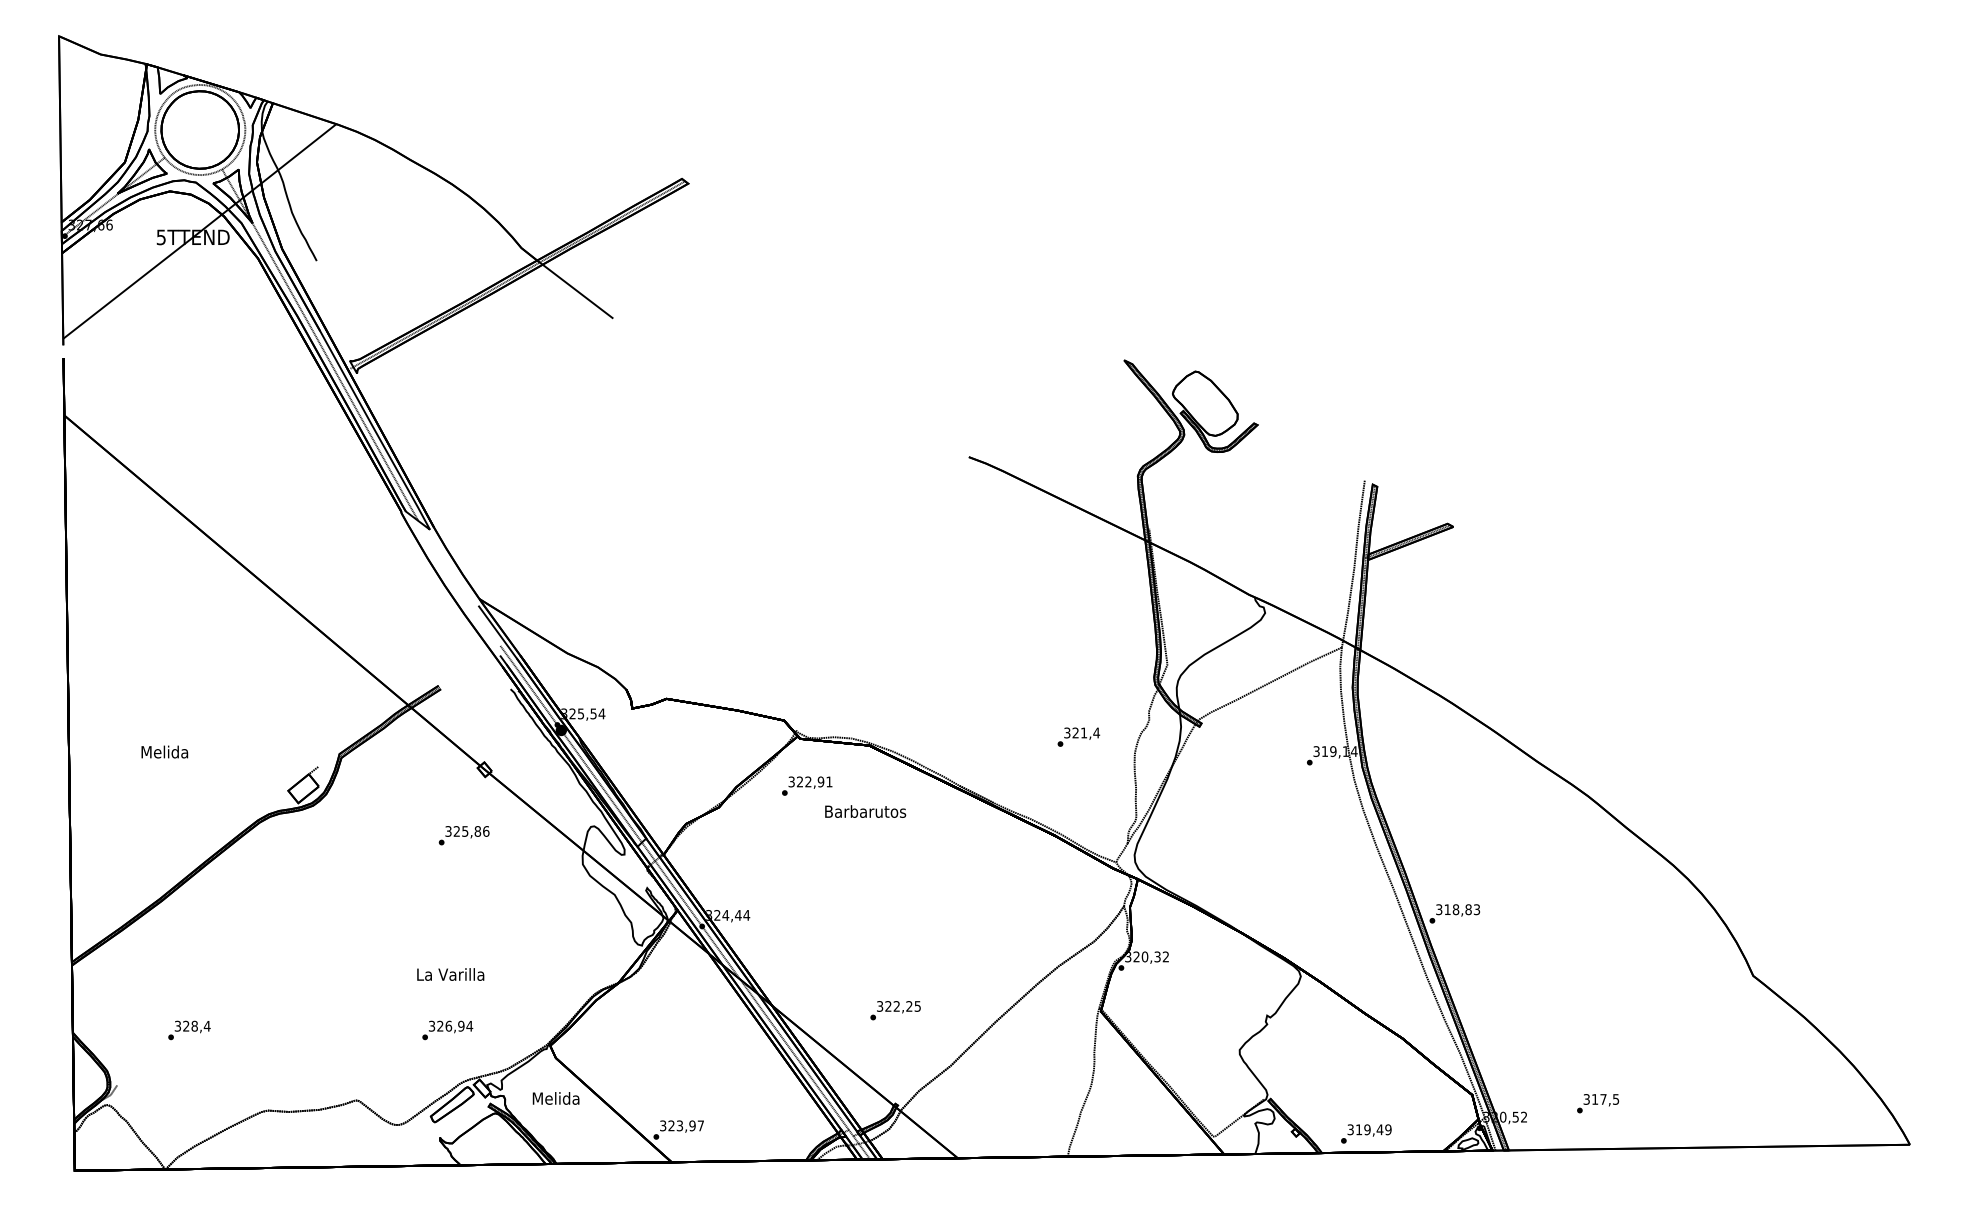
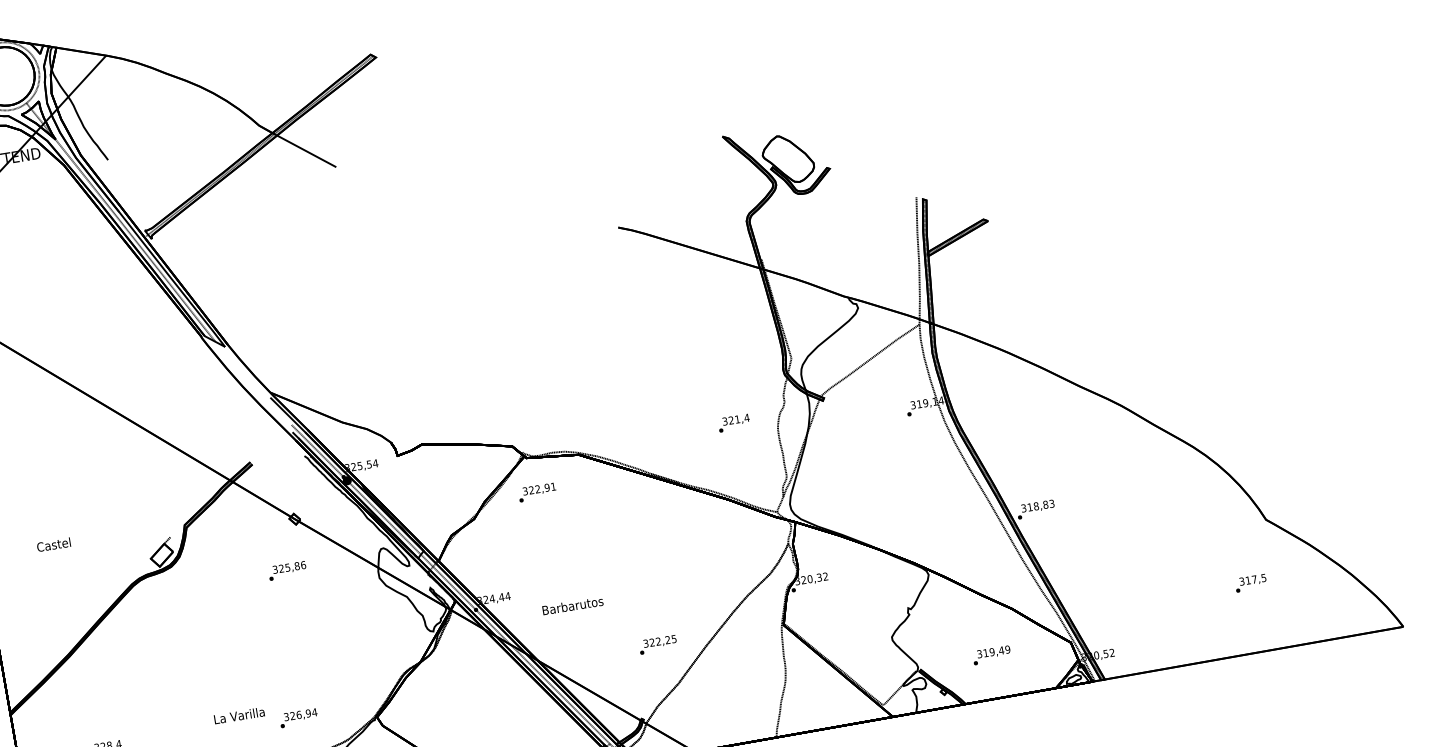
text: (164, 751) -> (53, 544), Melida -> Castel
text: (865, 811) -> (572, 605), moved
text: (450, 974) -> (239, 715), moved
text: (895, 1010) -> (658, 644), moved
text: (1598, 1103) -> (1251, 583), moved
text: (1366, 1133) -> (991, 655), moved

